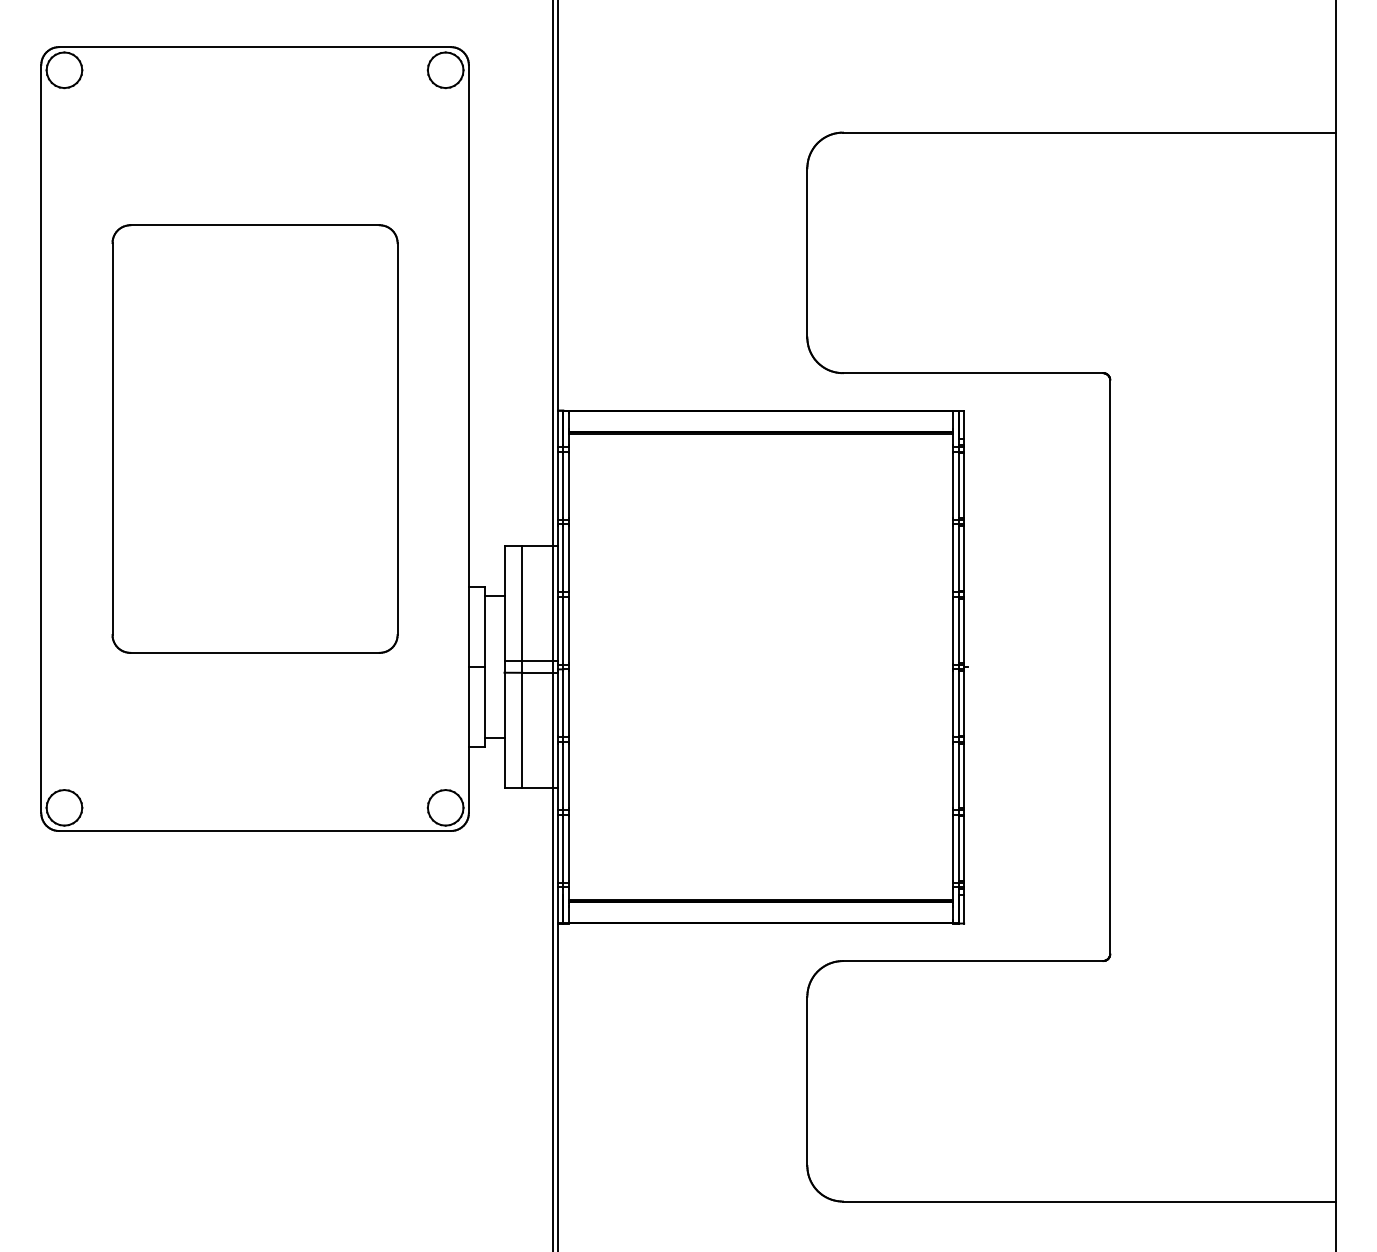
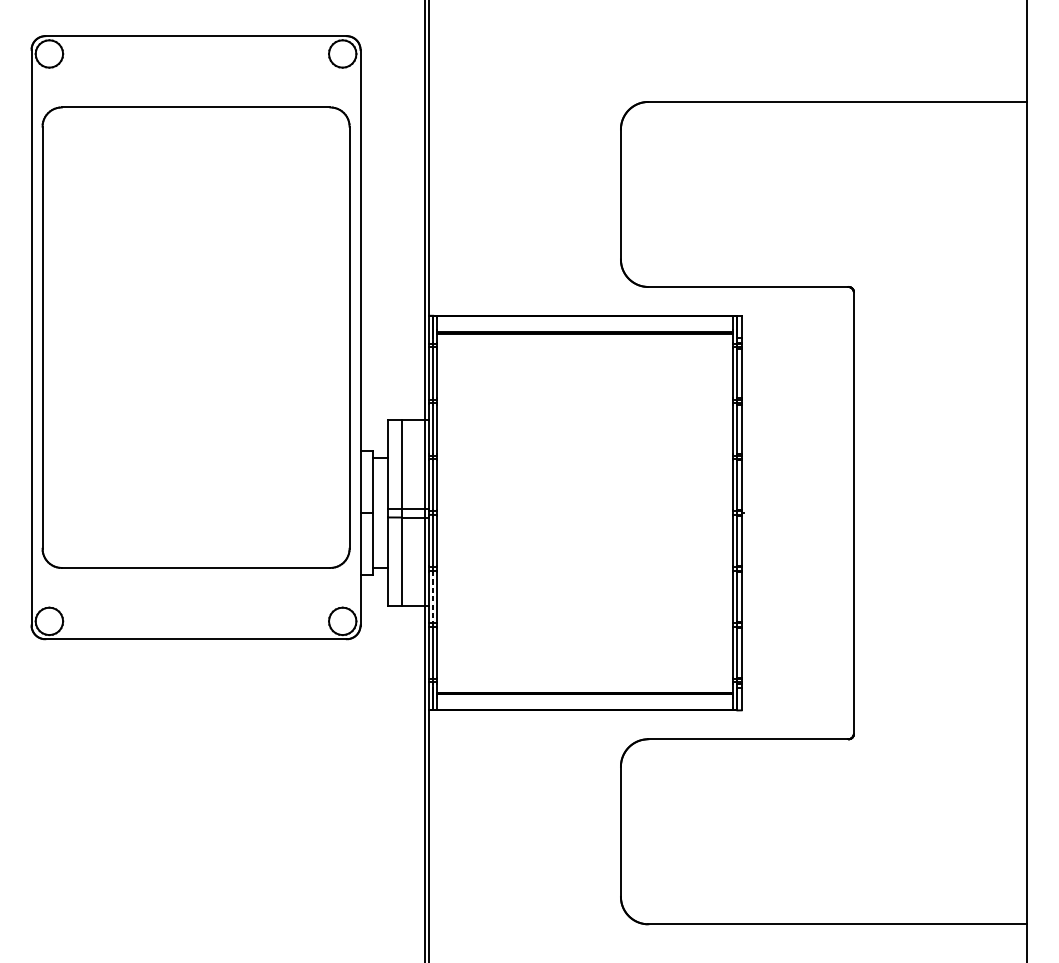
part: (254, 438) -> (195, 337), size x1.4
line: (563, 776) -> (433, 597), solid -> dashed

